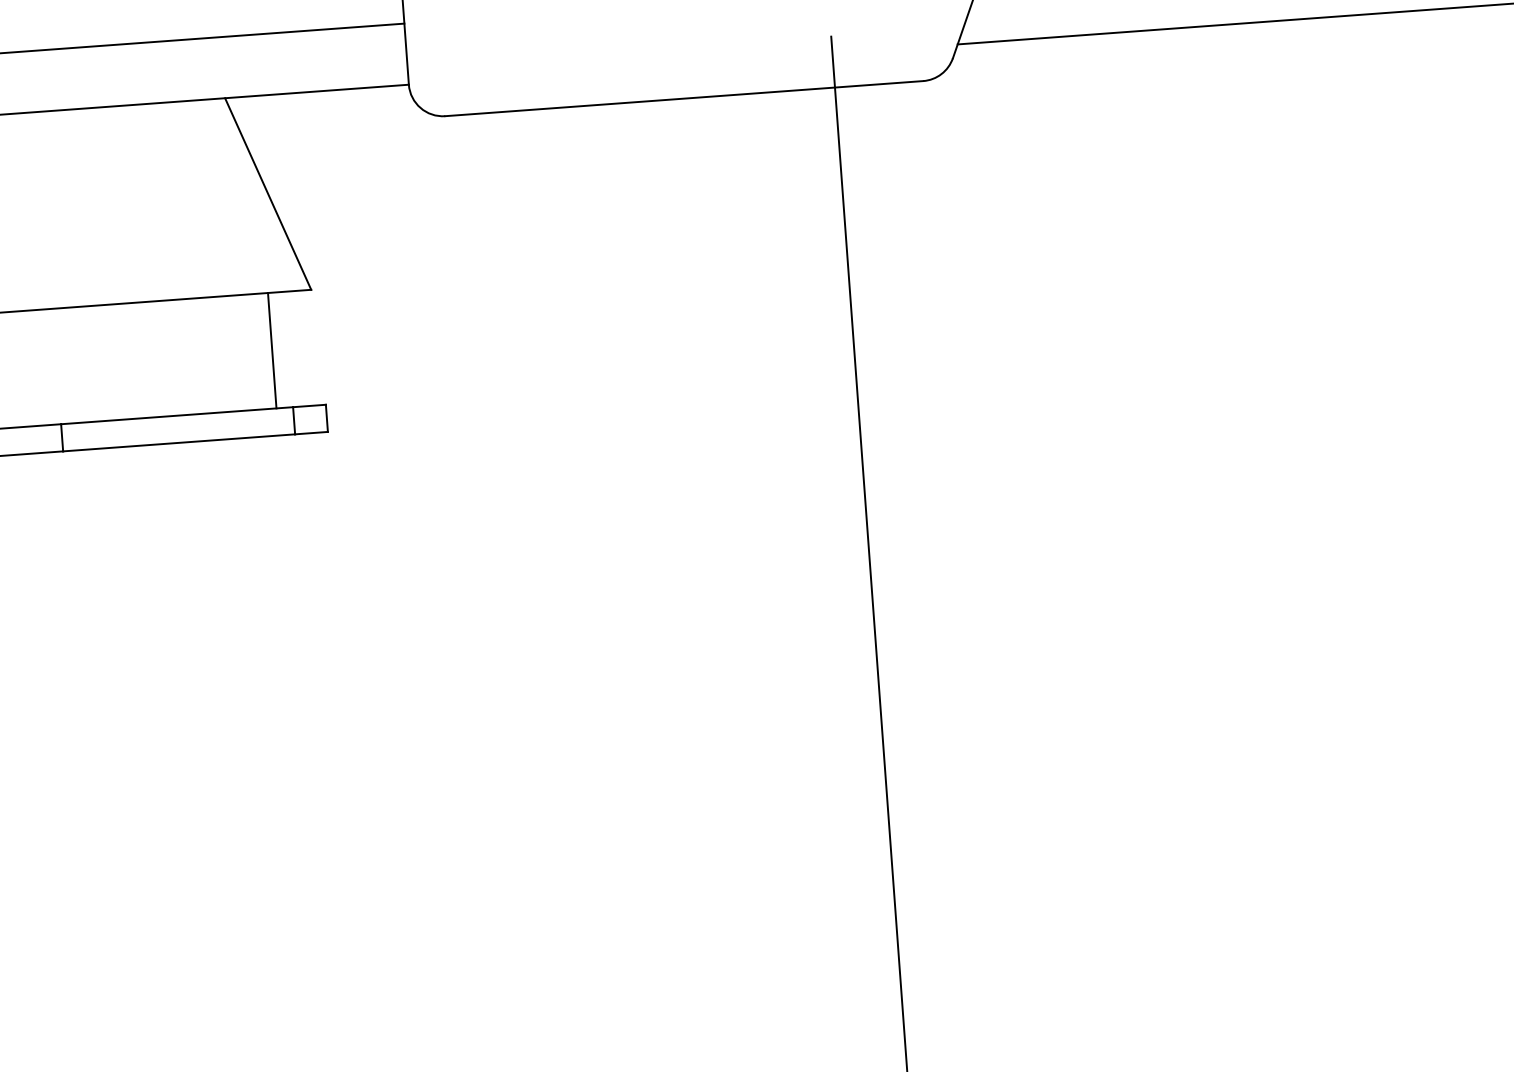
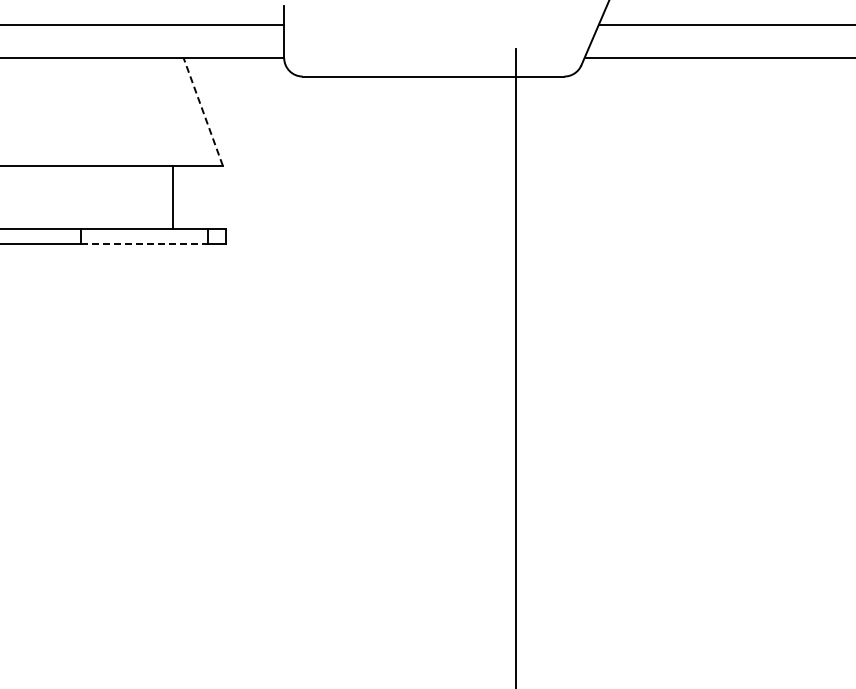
line: (268, 193) -> (203, 111), solid -> dashed
line: (272, 349) -> (173, 196), moved
line: (180, 442) -> (145, 243), solid -> dashed

